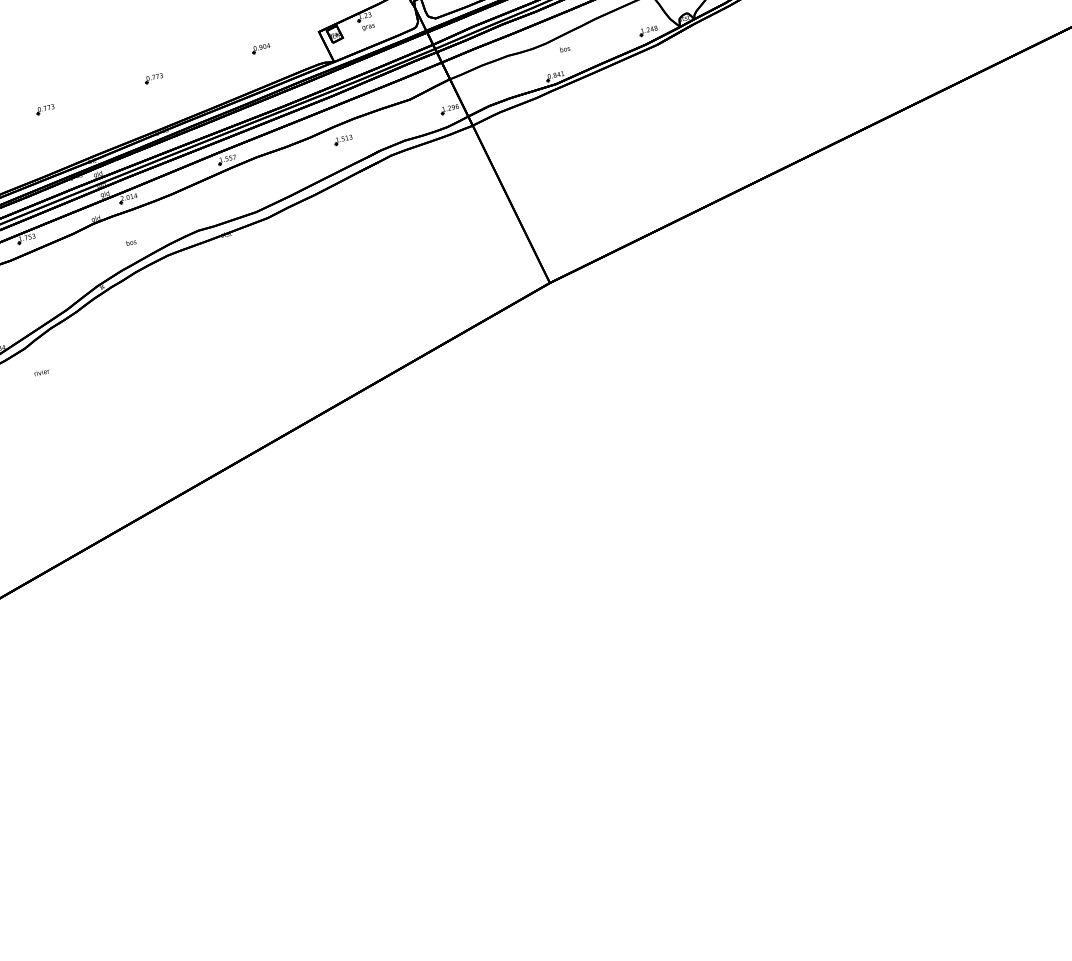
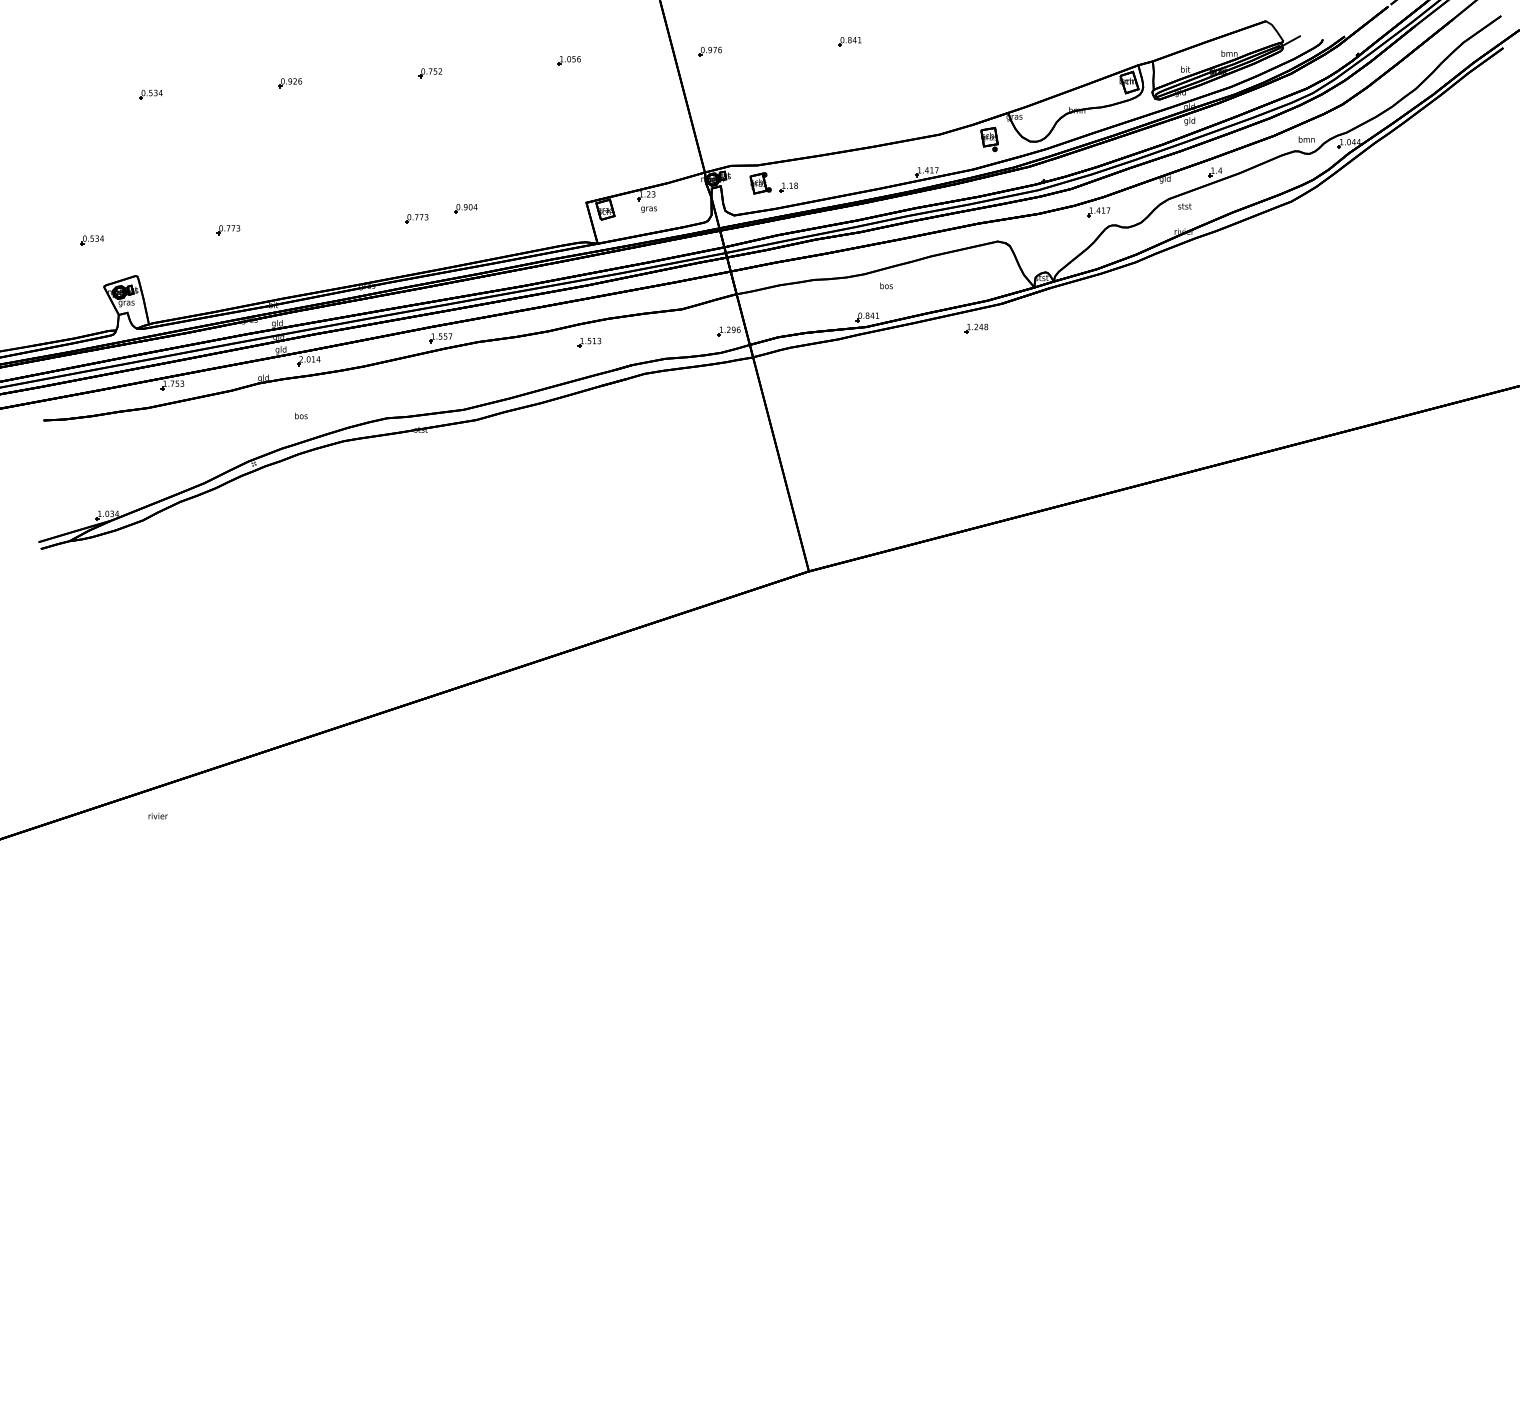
part: (648, 30) -> (976, 328), moved
part: (260, 48) -> (465, 208), moved
part: (153, 78) -> (416, 218), moved
text: (41, 372) -> (157, 816), moved

